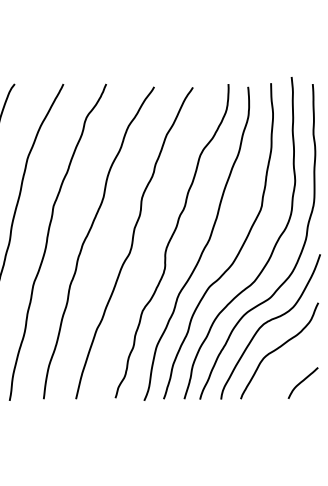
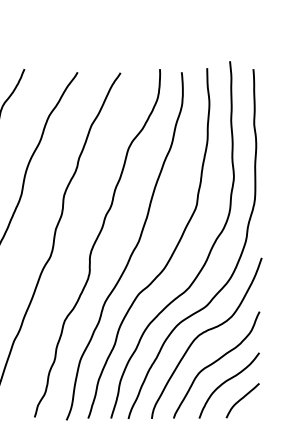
curve: (288, 366) -> (226, 382), added

